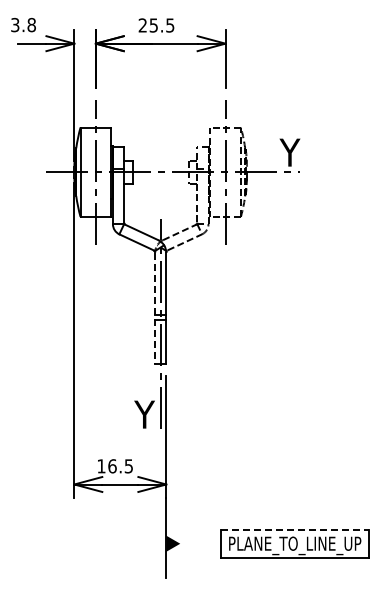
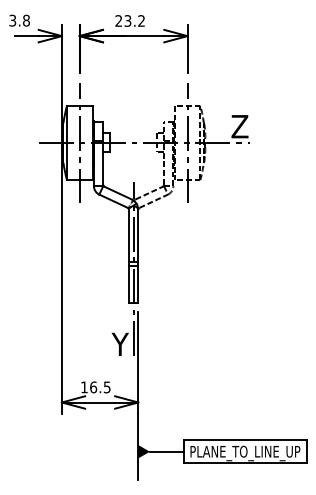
text: (162, 25) -> (135, 21), 25.5 -> 23.2
text: (289, 152) -> (240, 126), Y -> Z
line: (155, 308) -> (129, 256), dashed -> solid
line: (295, 529) -> (245, 439), dashed -> solid
line: (200, 543) -> (166, 451), added

